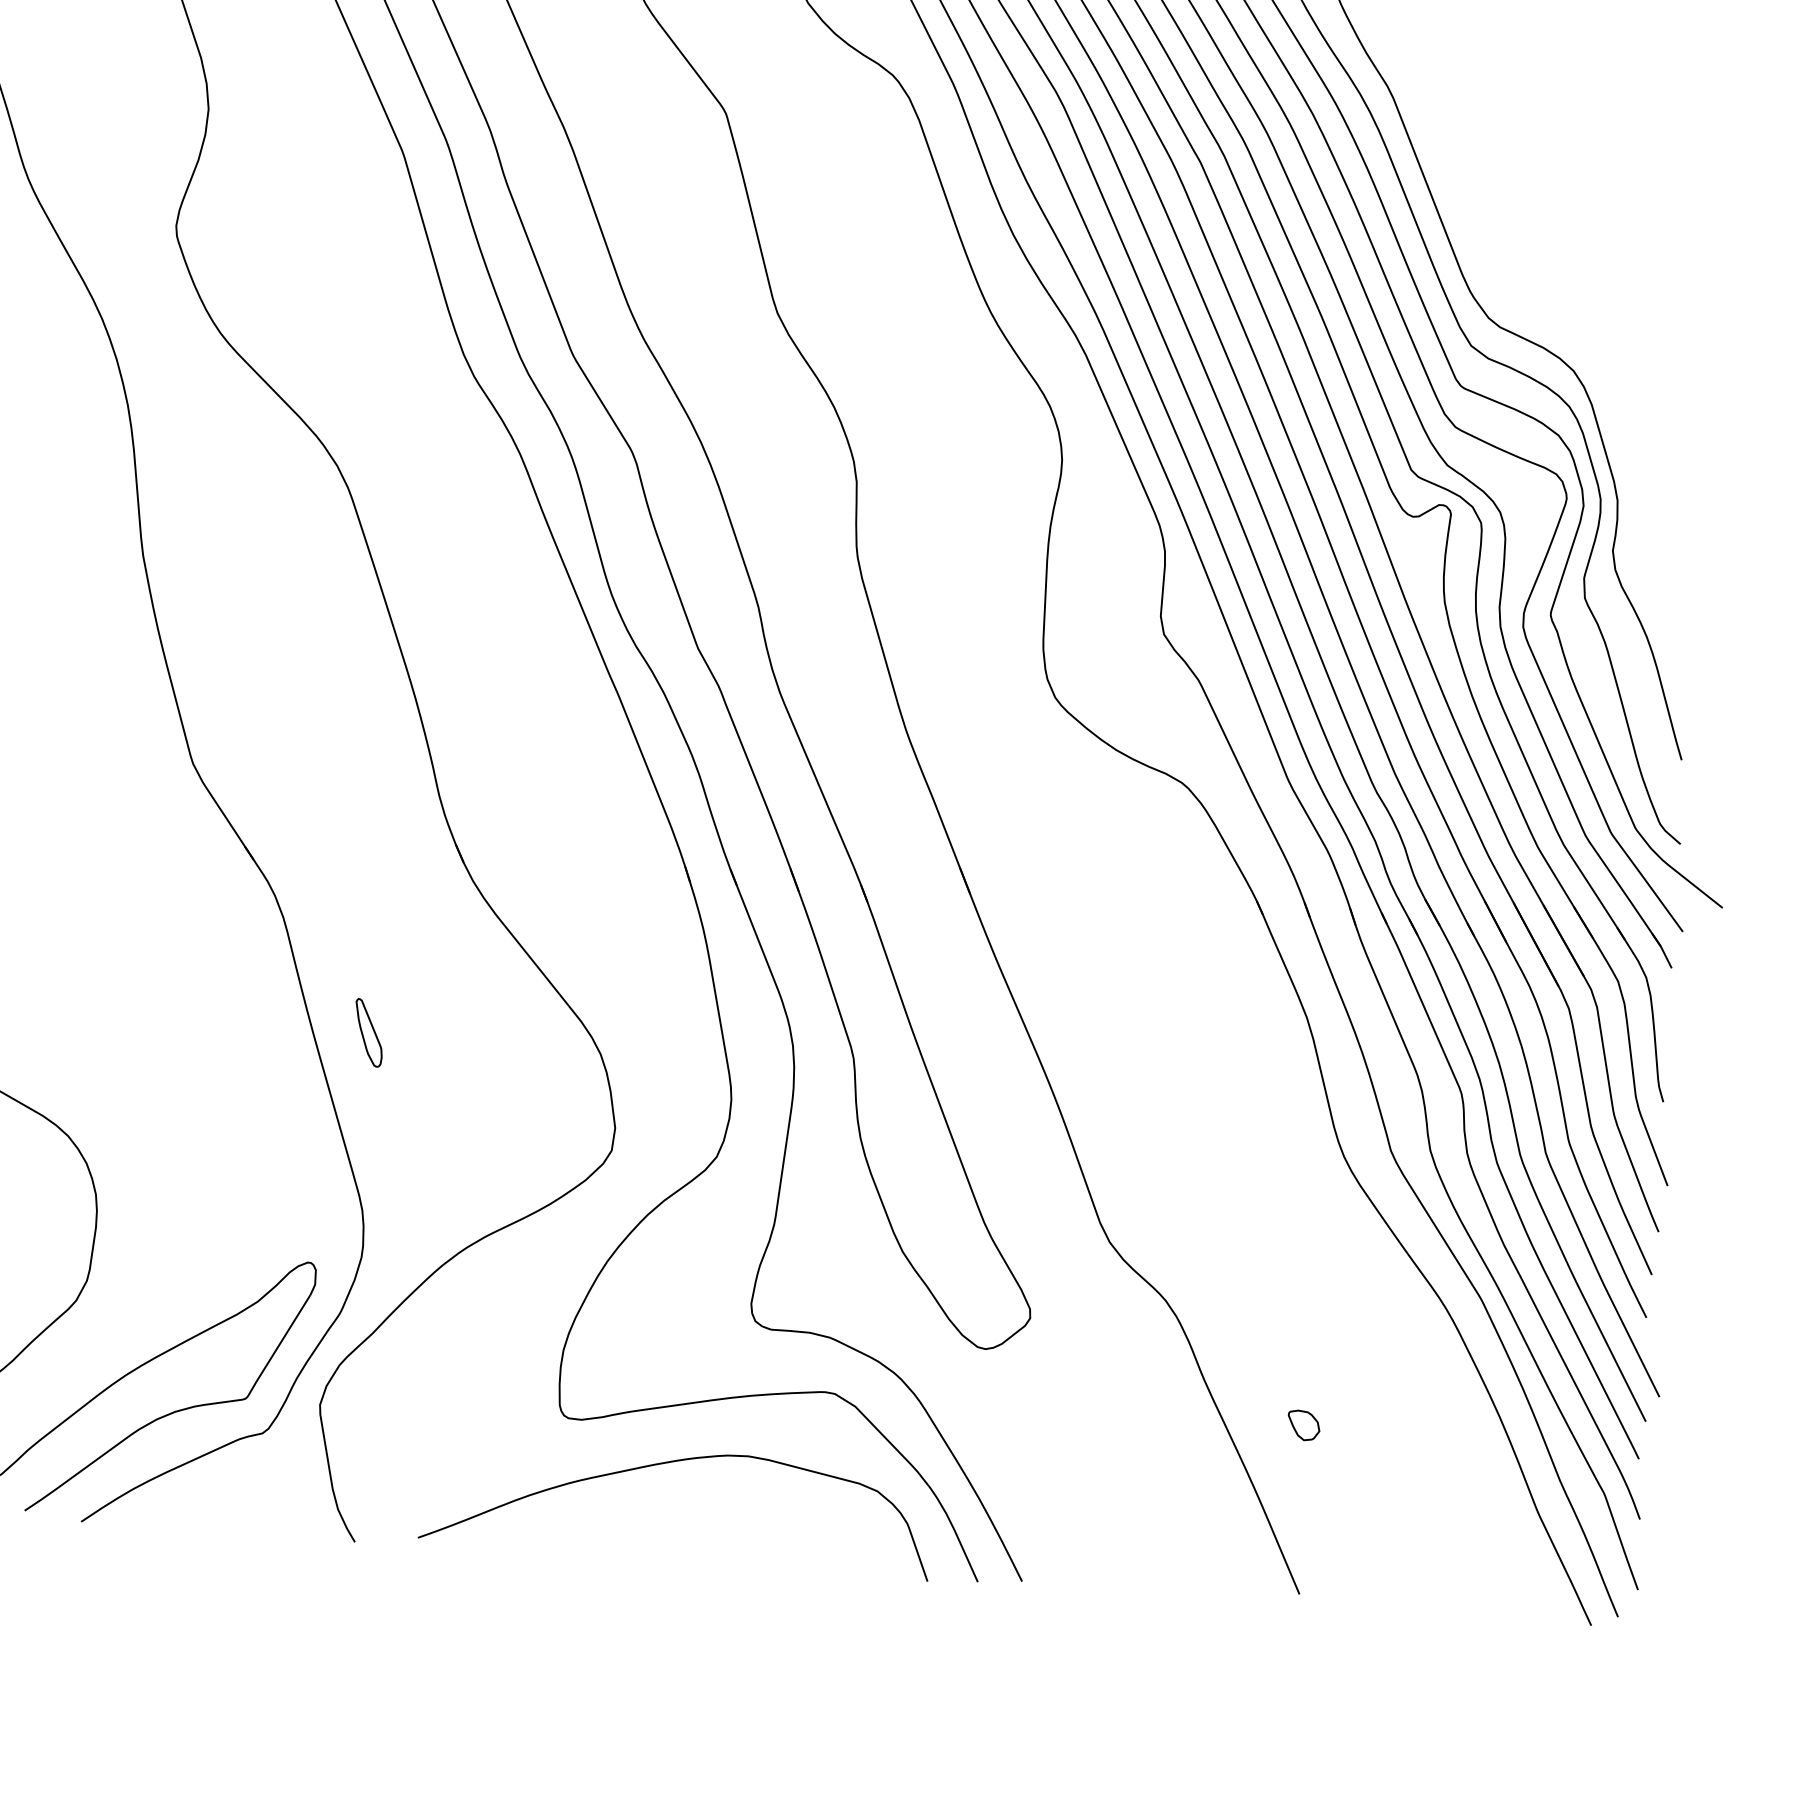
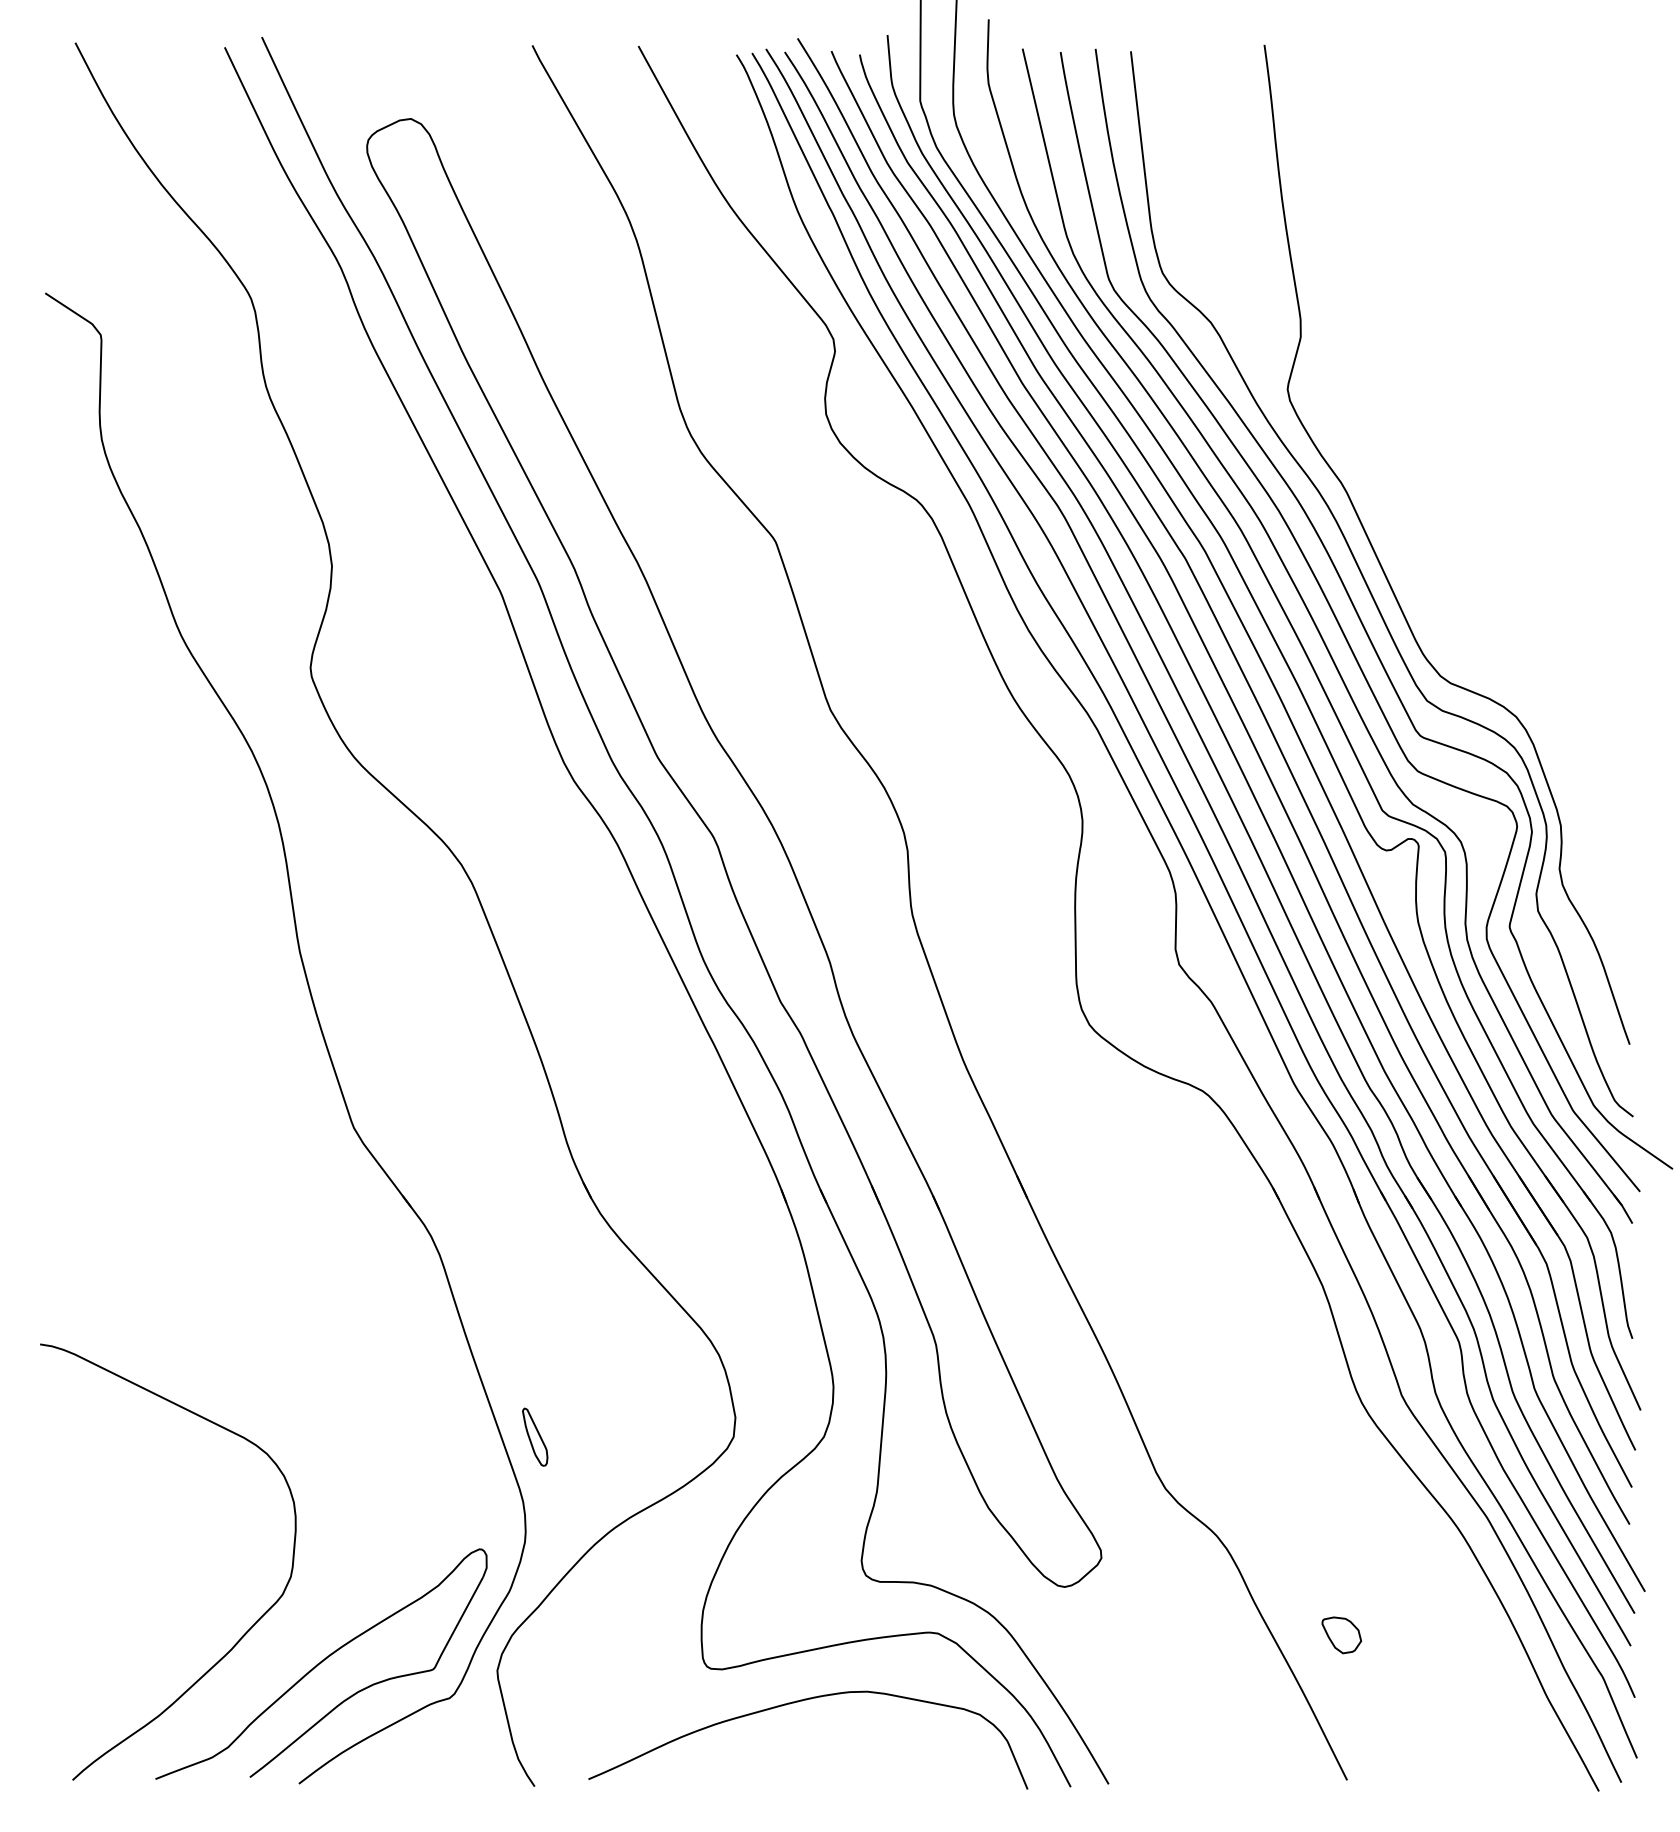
part: (369, 1032) -> (535, 1436), moved
part: (1303, 1425) -> (1341, 1635), size x1.43

